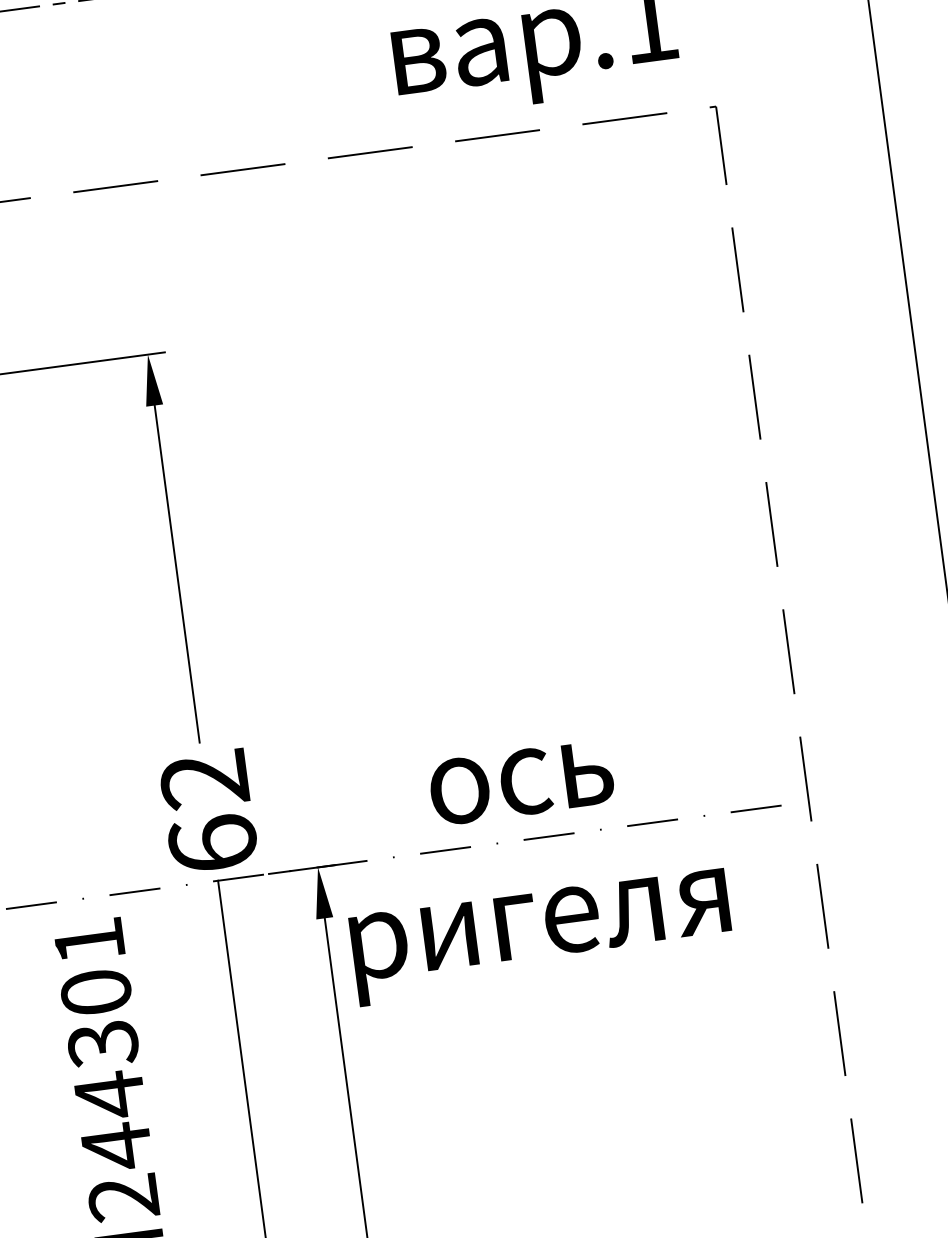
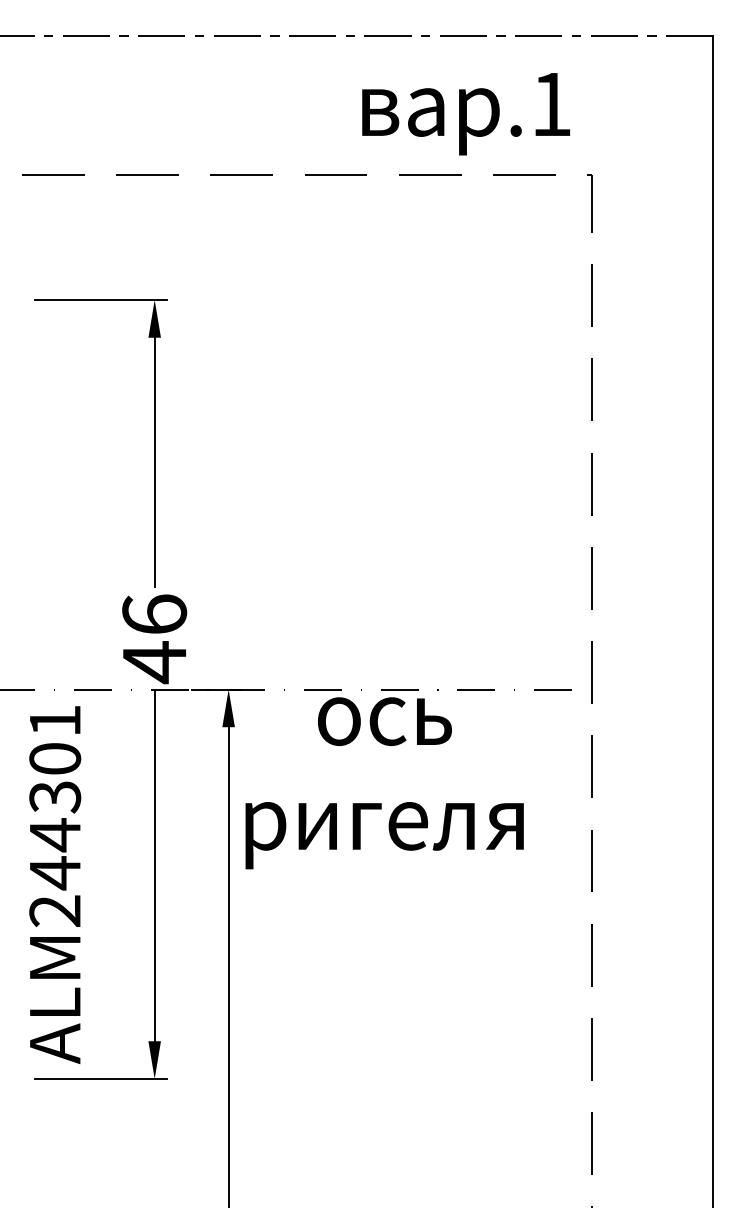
text: (208, 813) -> (154, 639), 62 -> 46
text: (532, 866) -> (384, 783), moved

